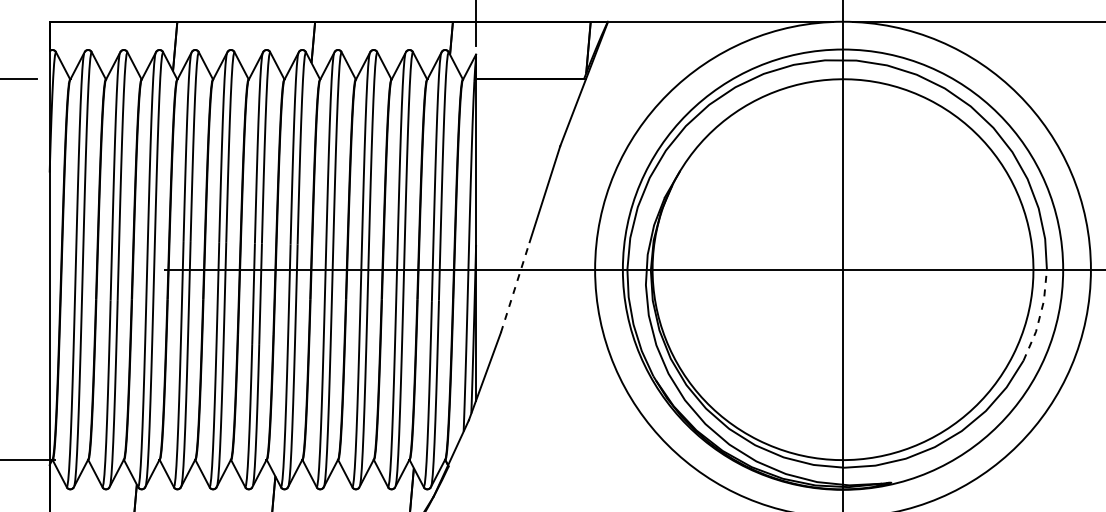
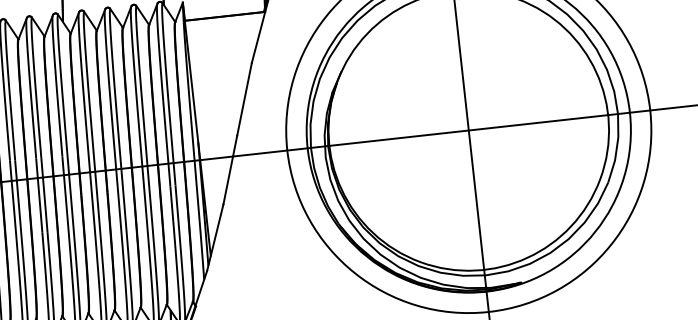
line: (515, 287) -> (230, 170), dashed -> solid
line: (1039, 316) -> (616, 148), dashed -> solid

